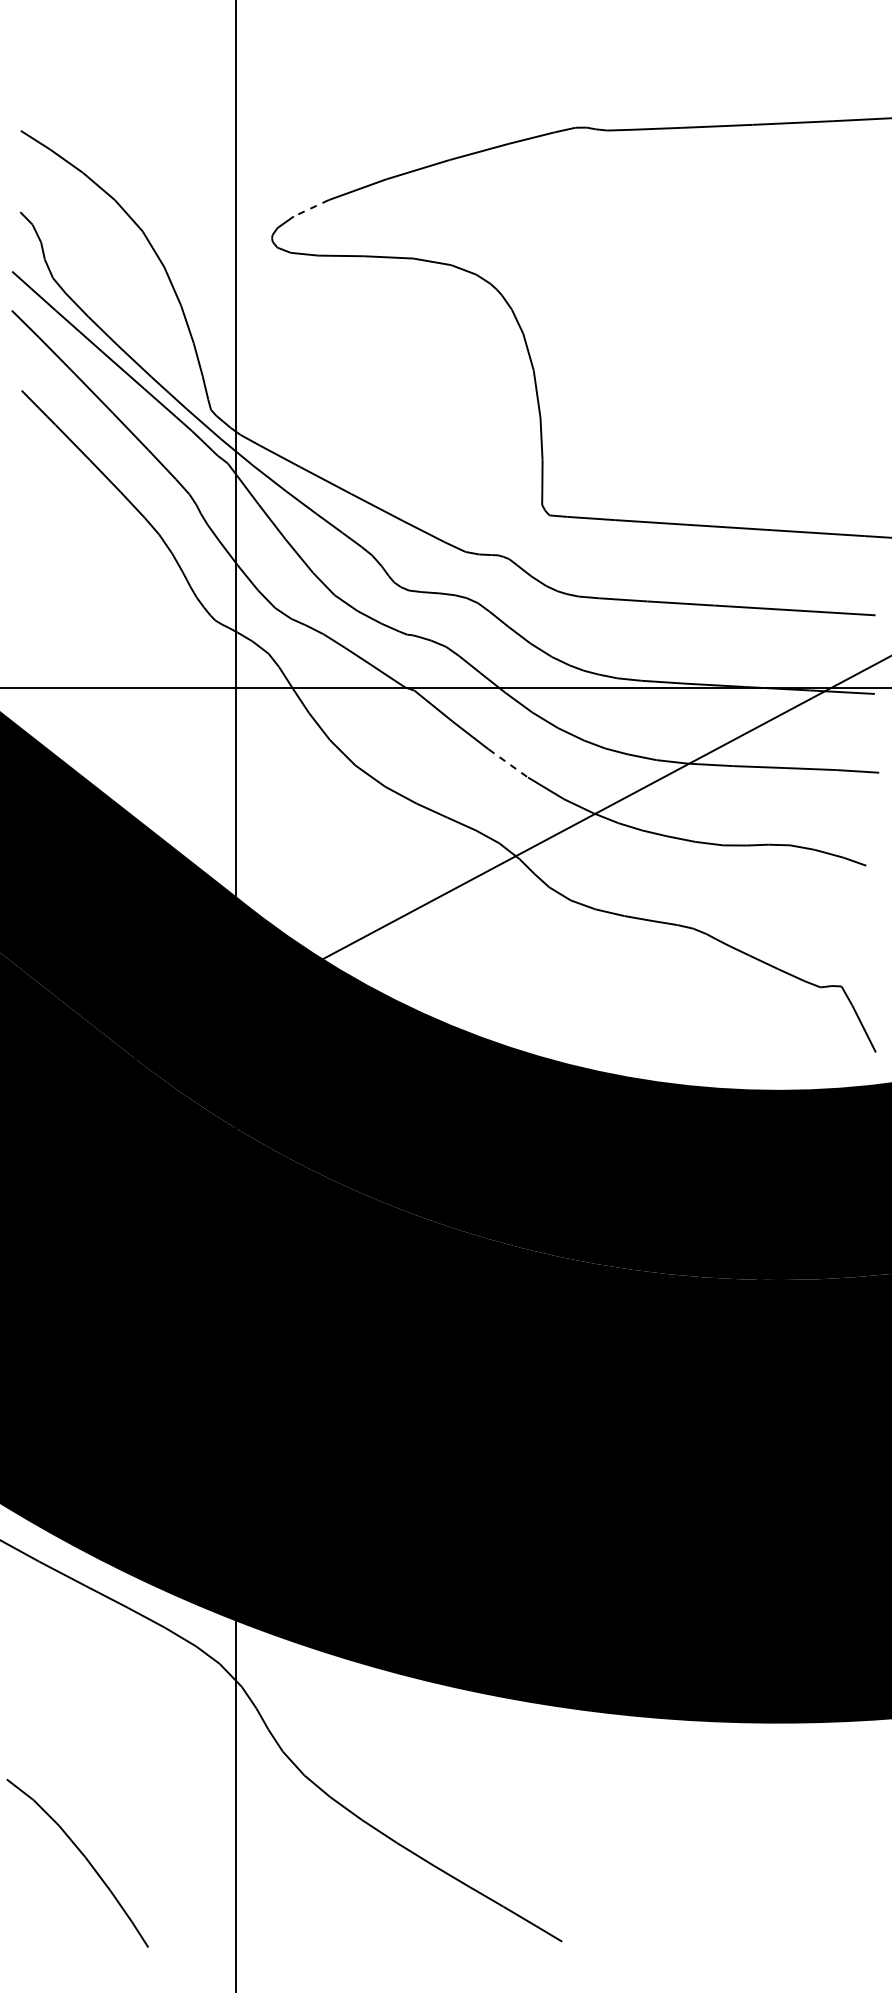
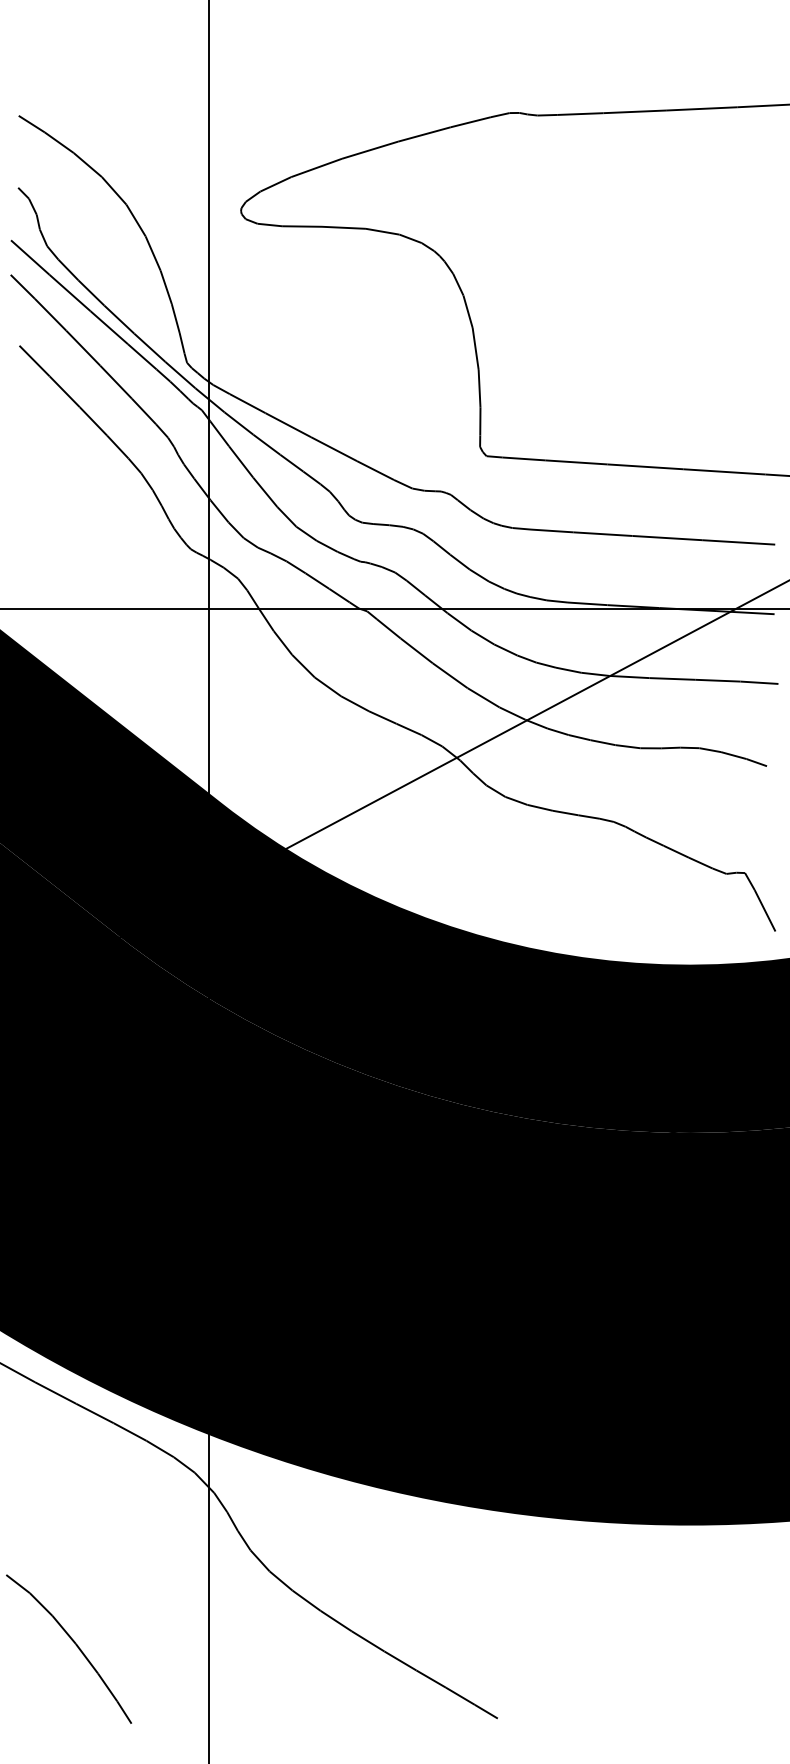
line: (310, 208) -> (275, 184), dashed -> solid
line: (508, 763) -> (450, 675), dashed -> solid

